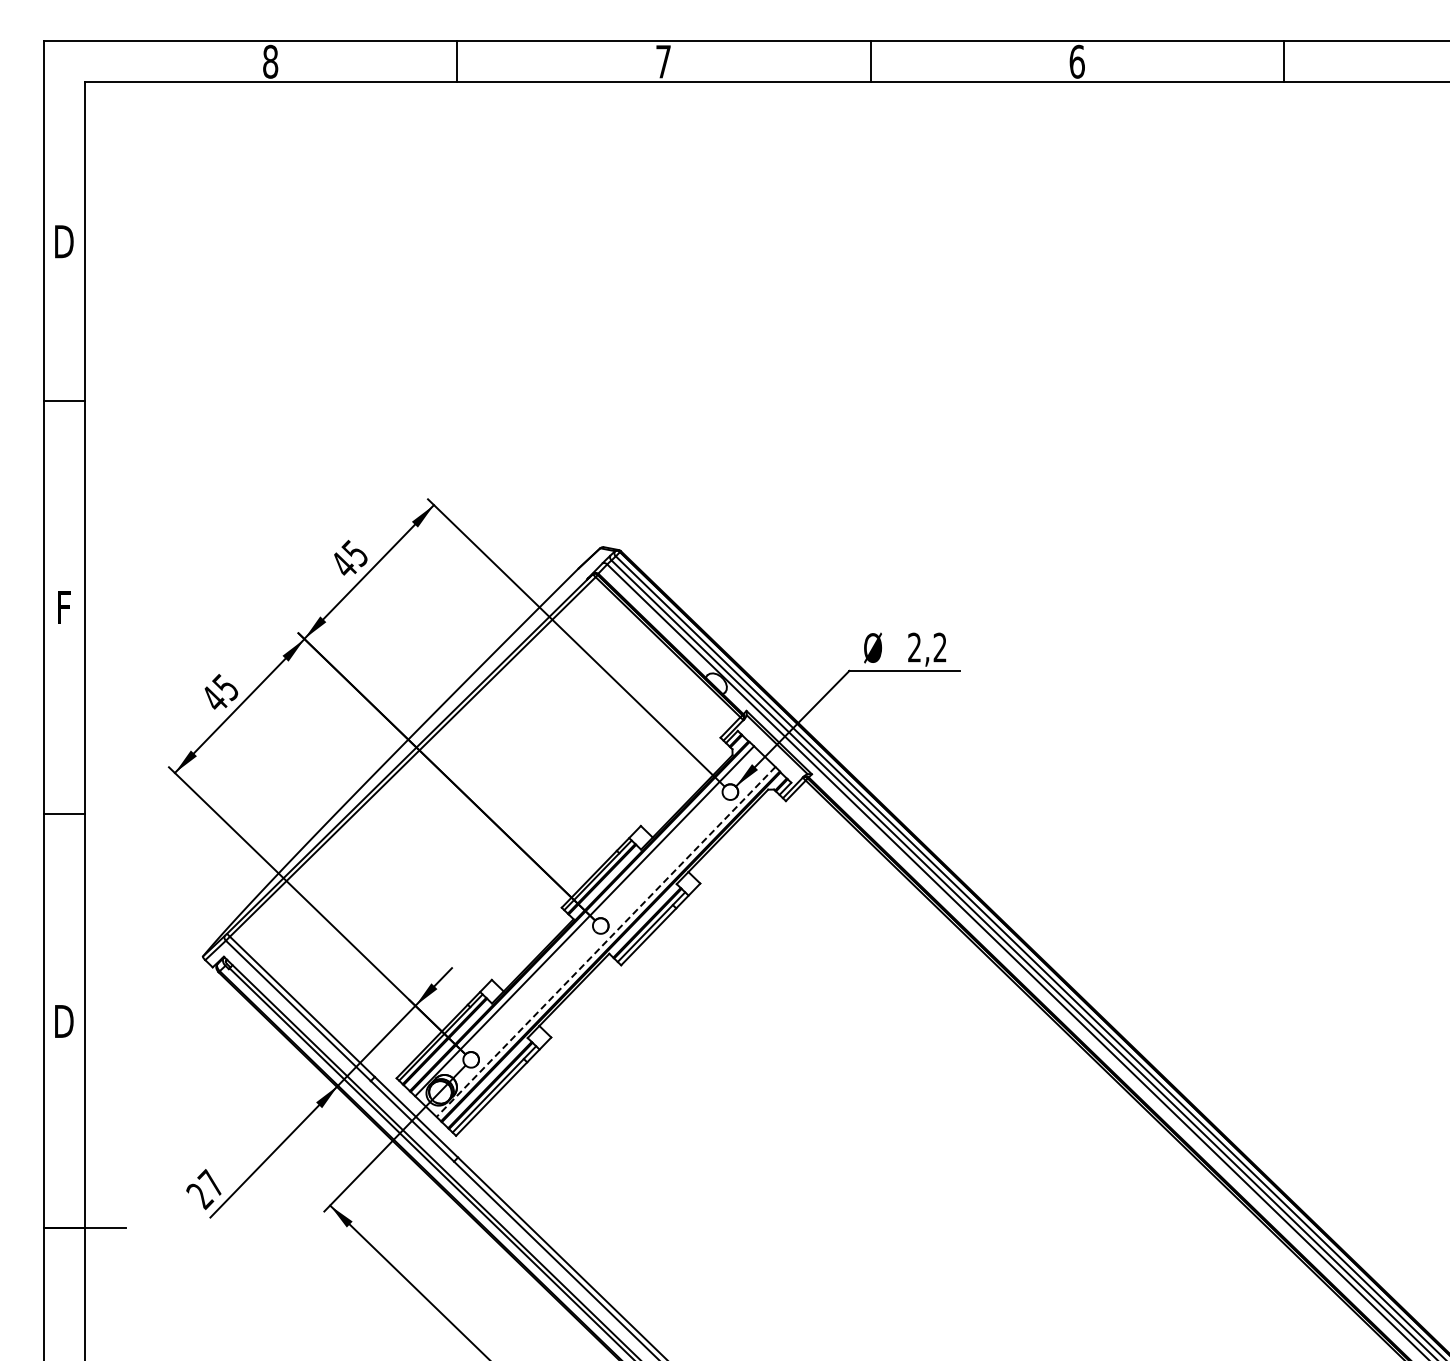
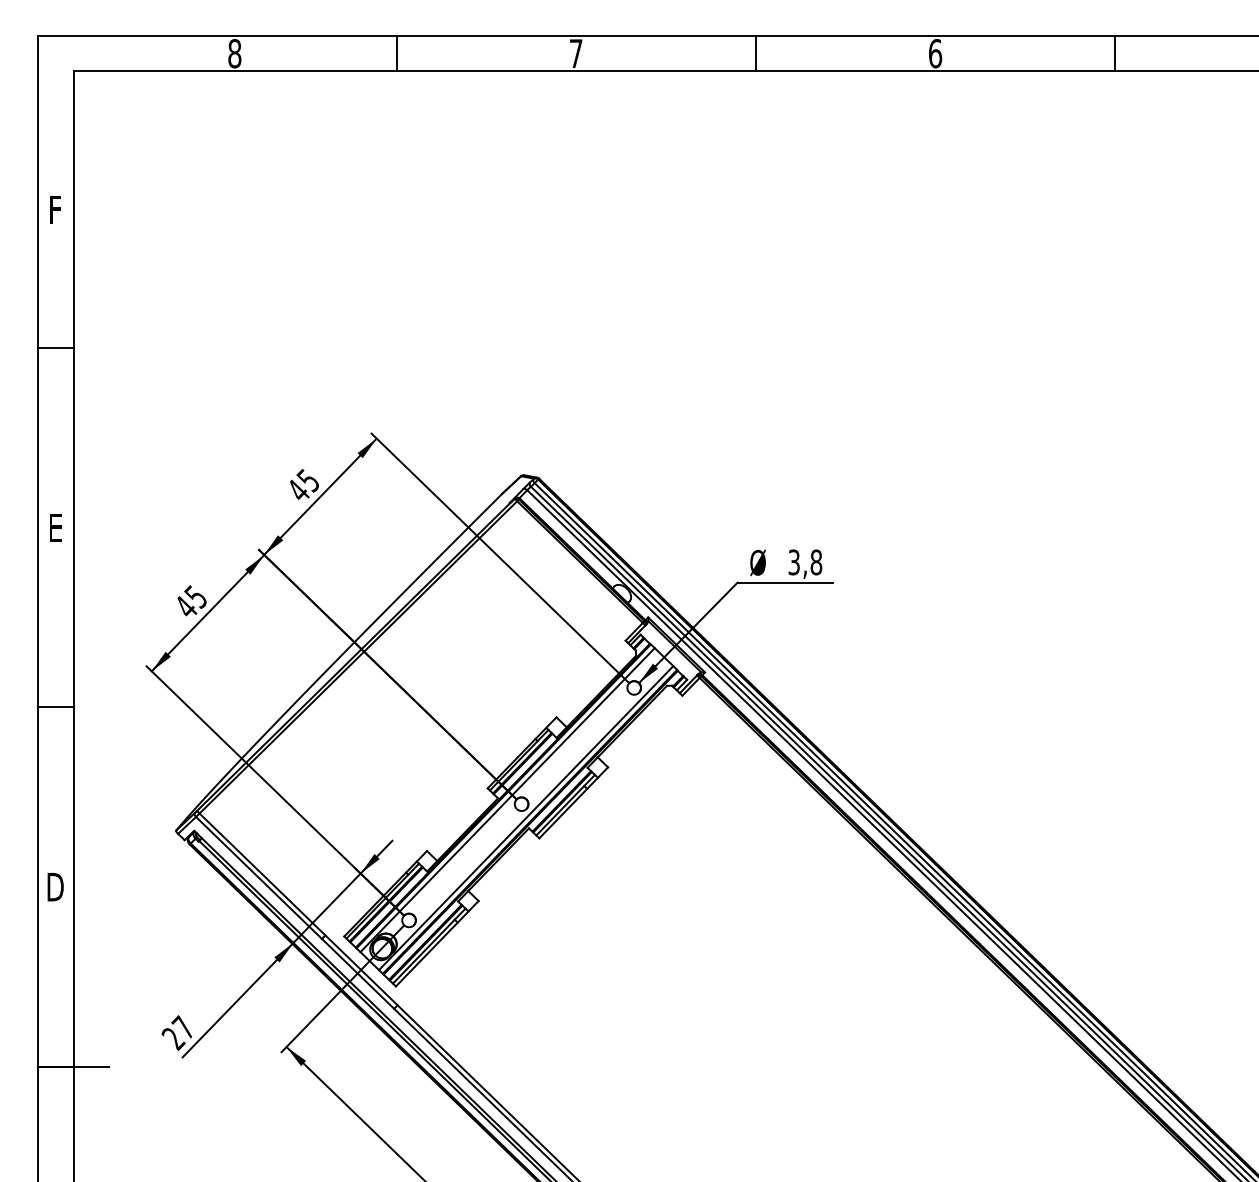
text: (64, 241) -> (55, 209), D -> F
text: (66, 607) -> (57, 527), F -> E
text: (927, 647) -> (805, 562), 2,2 -> 3,8
line: (606, 941) -> (526, 817), dashed -> solid

